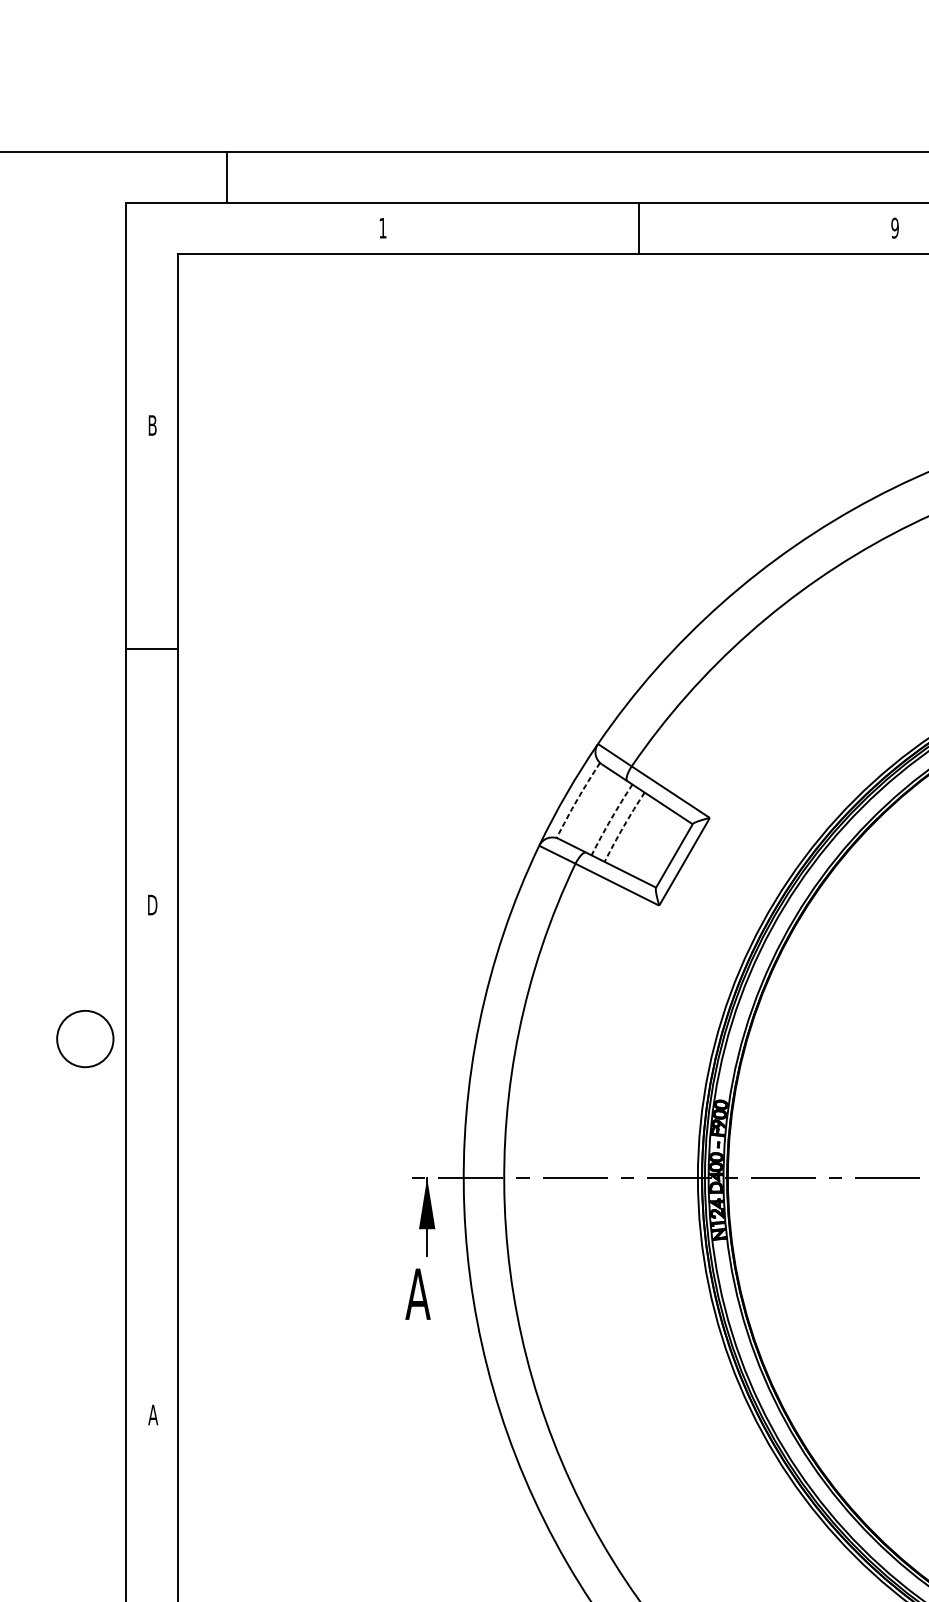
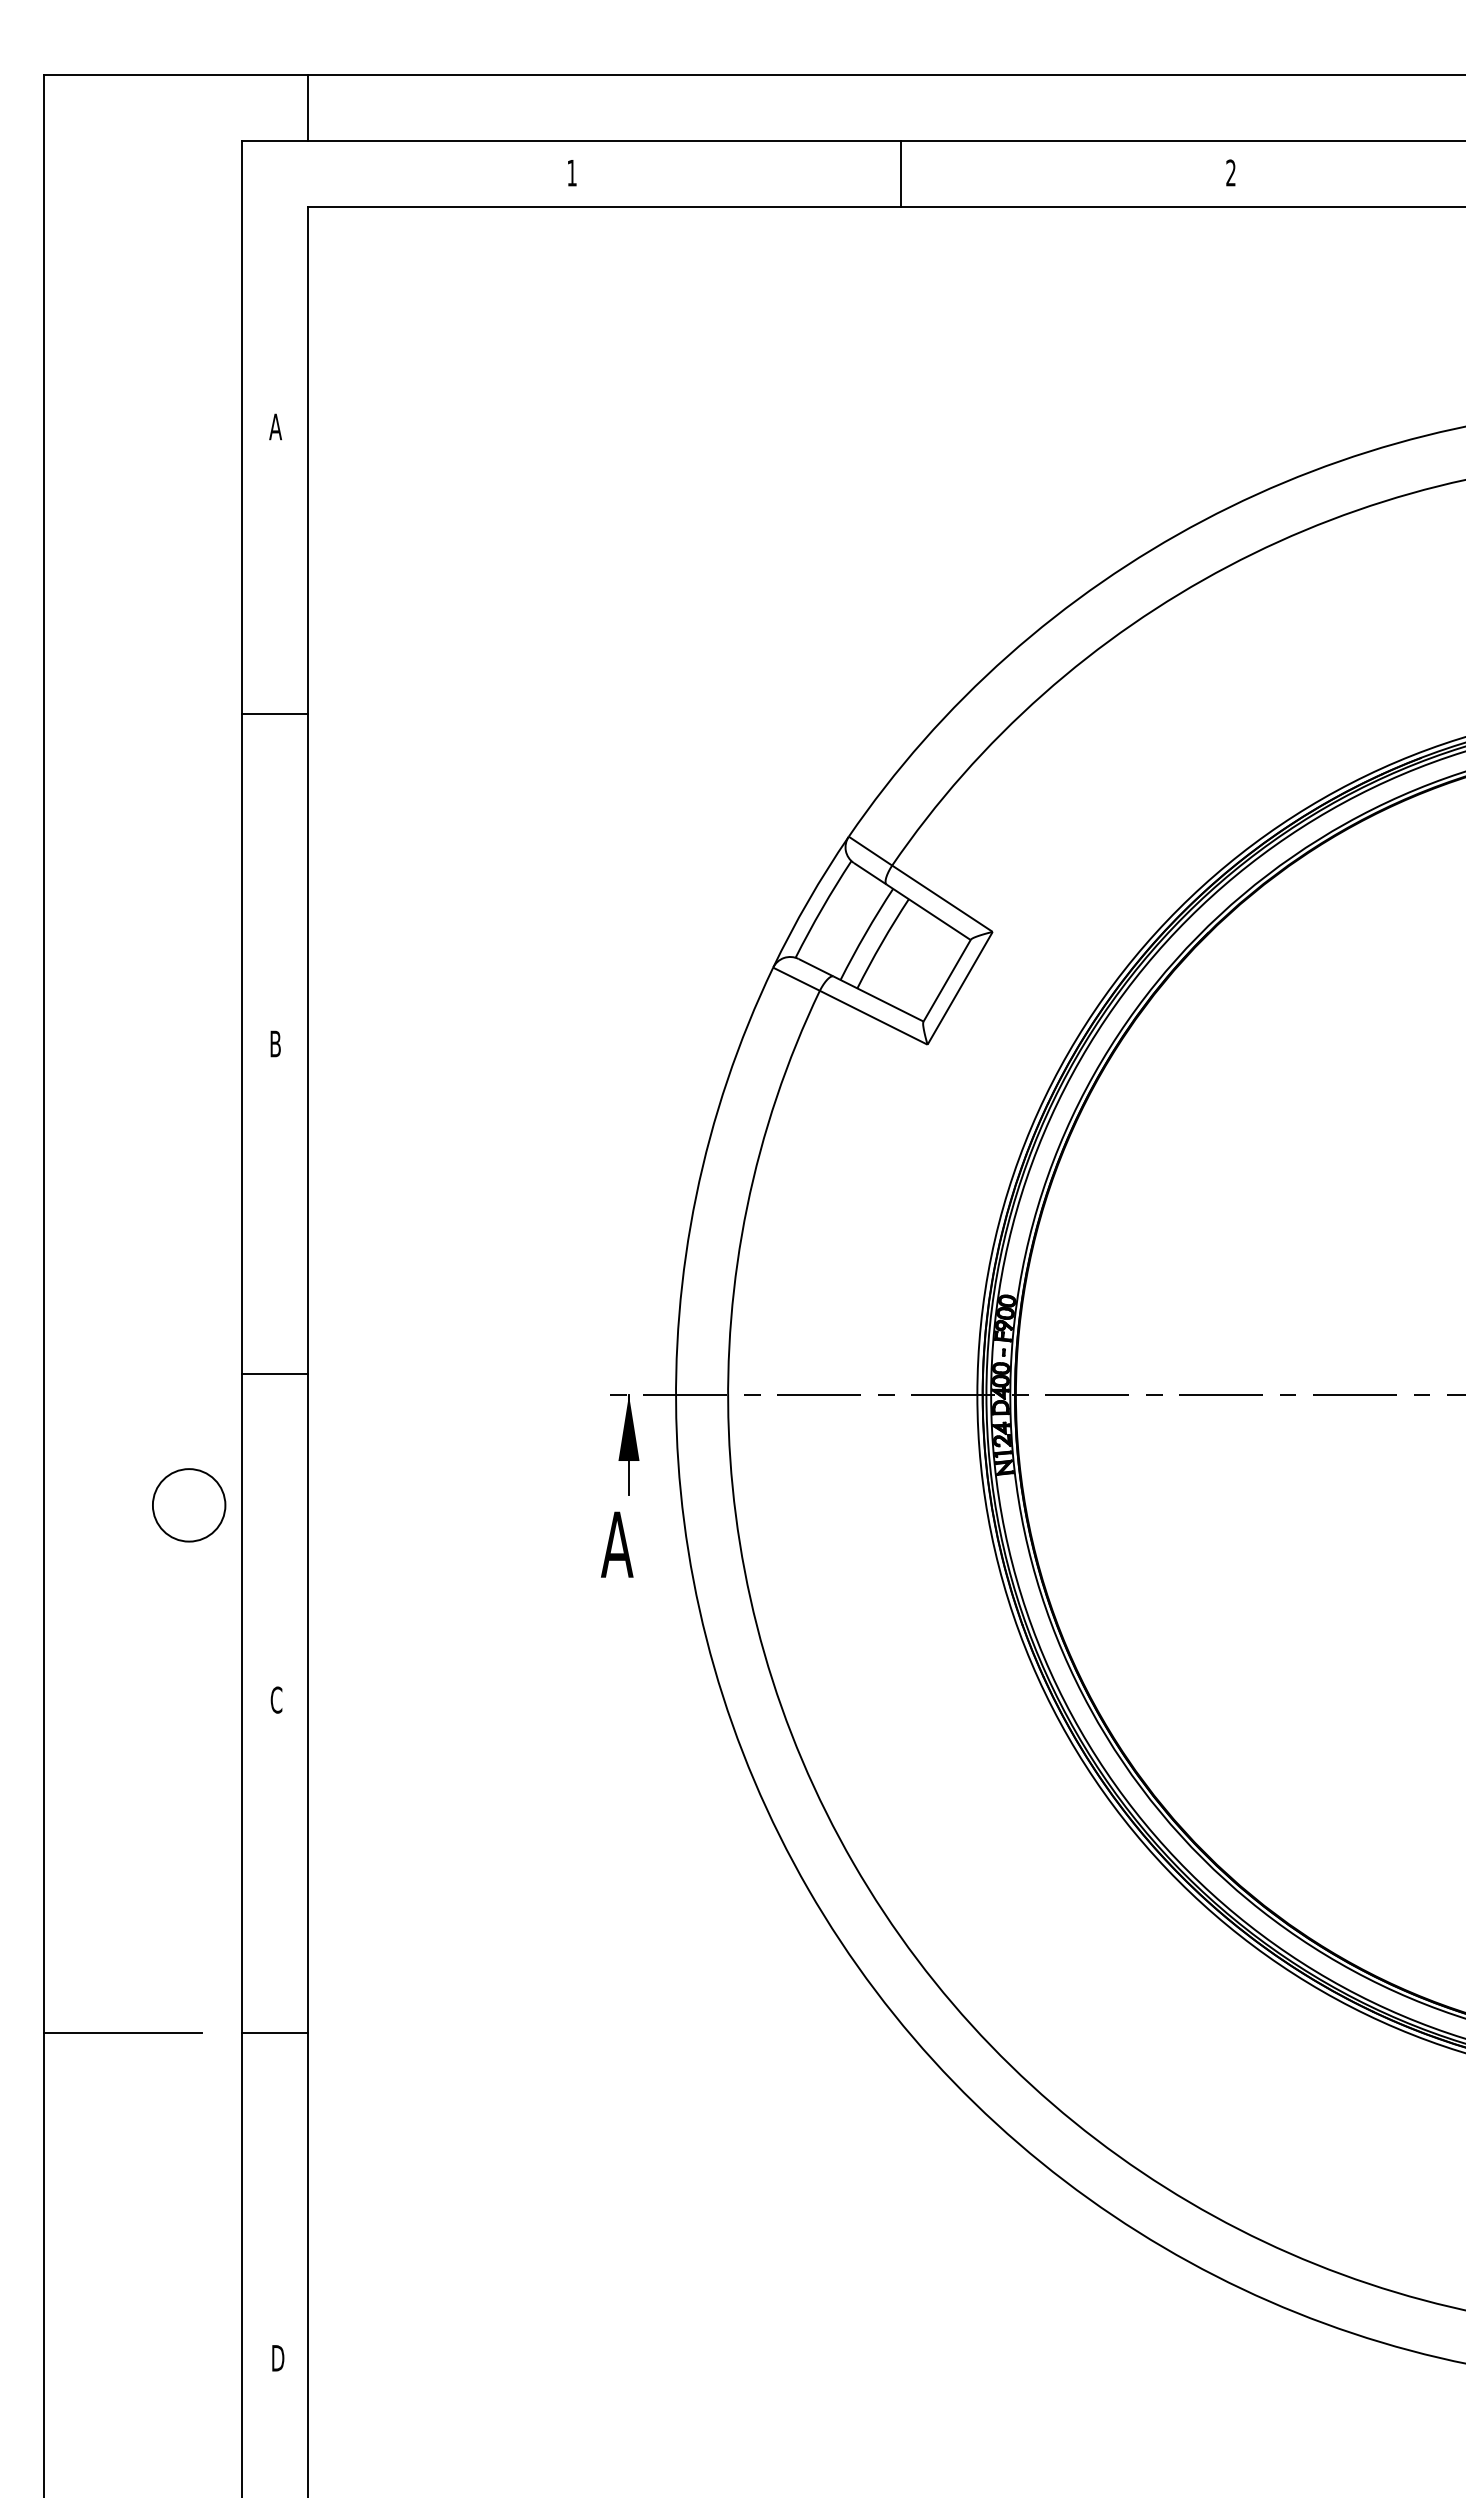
line: (227, 177) -> (307, 107), moved
text: (894, 227) -> (1230, 172), 9 -> 2
text: (152, 425) -> (275, 426), B -> A
arc: (577, 799) -> (822, 908), dashed -> solid
arc: (610, 819) -> (865, 933), dashed -> solid
arc: (623, 826) -> (881, 943), dashed -> solid
text: (152, 904) -> (275, 1043), D -> B
circle: (85, 1039) -> (189, 1505), moved
line: (151, 1161) -> (274, 1373), added
text: (153, 1414) -> (276, 1699), A -> C

